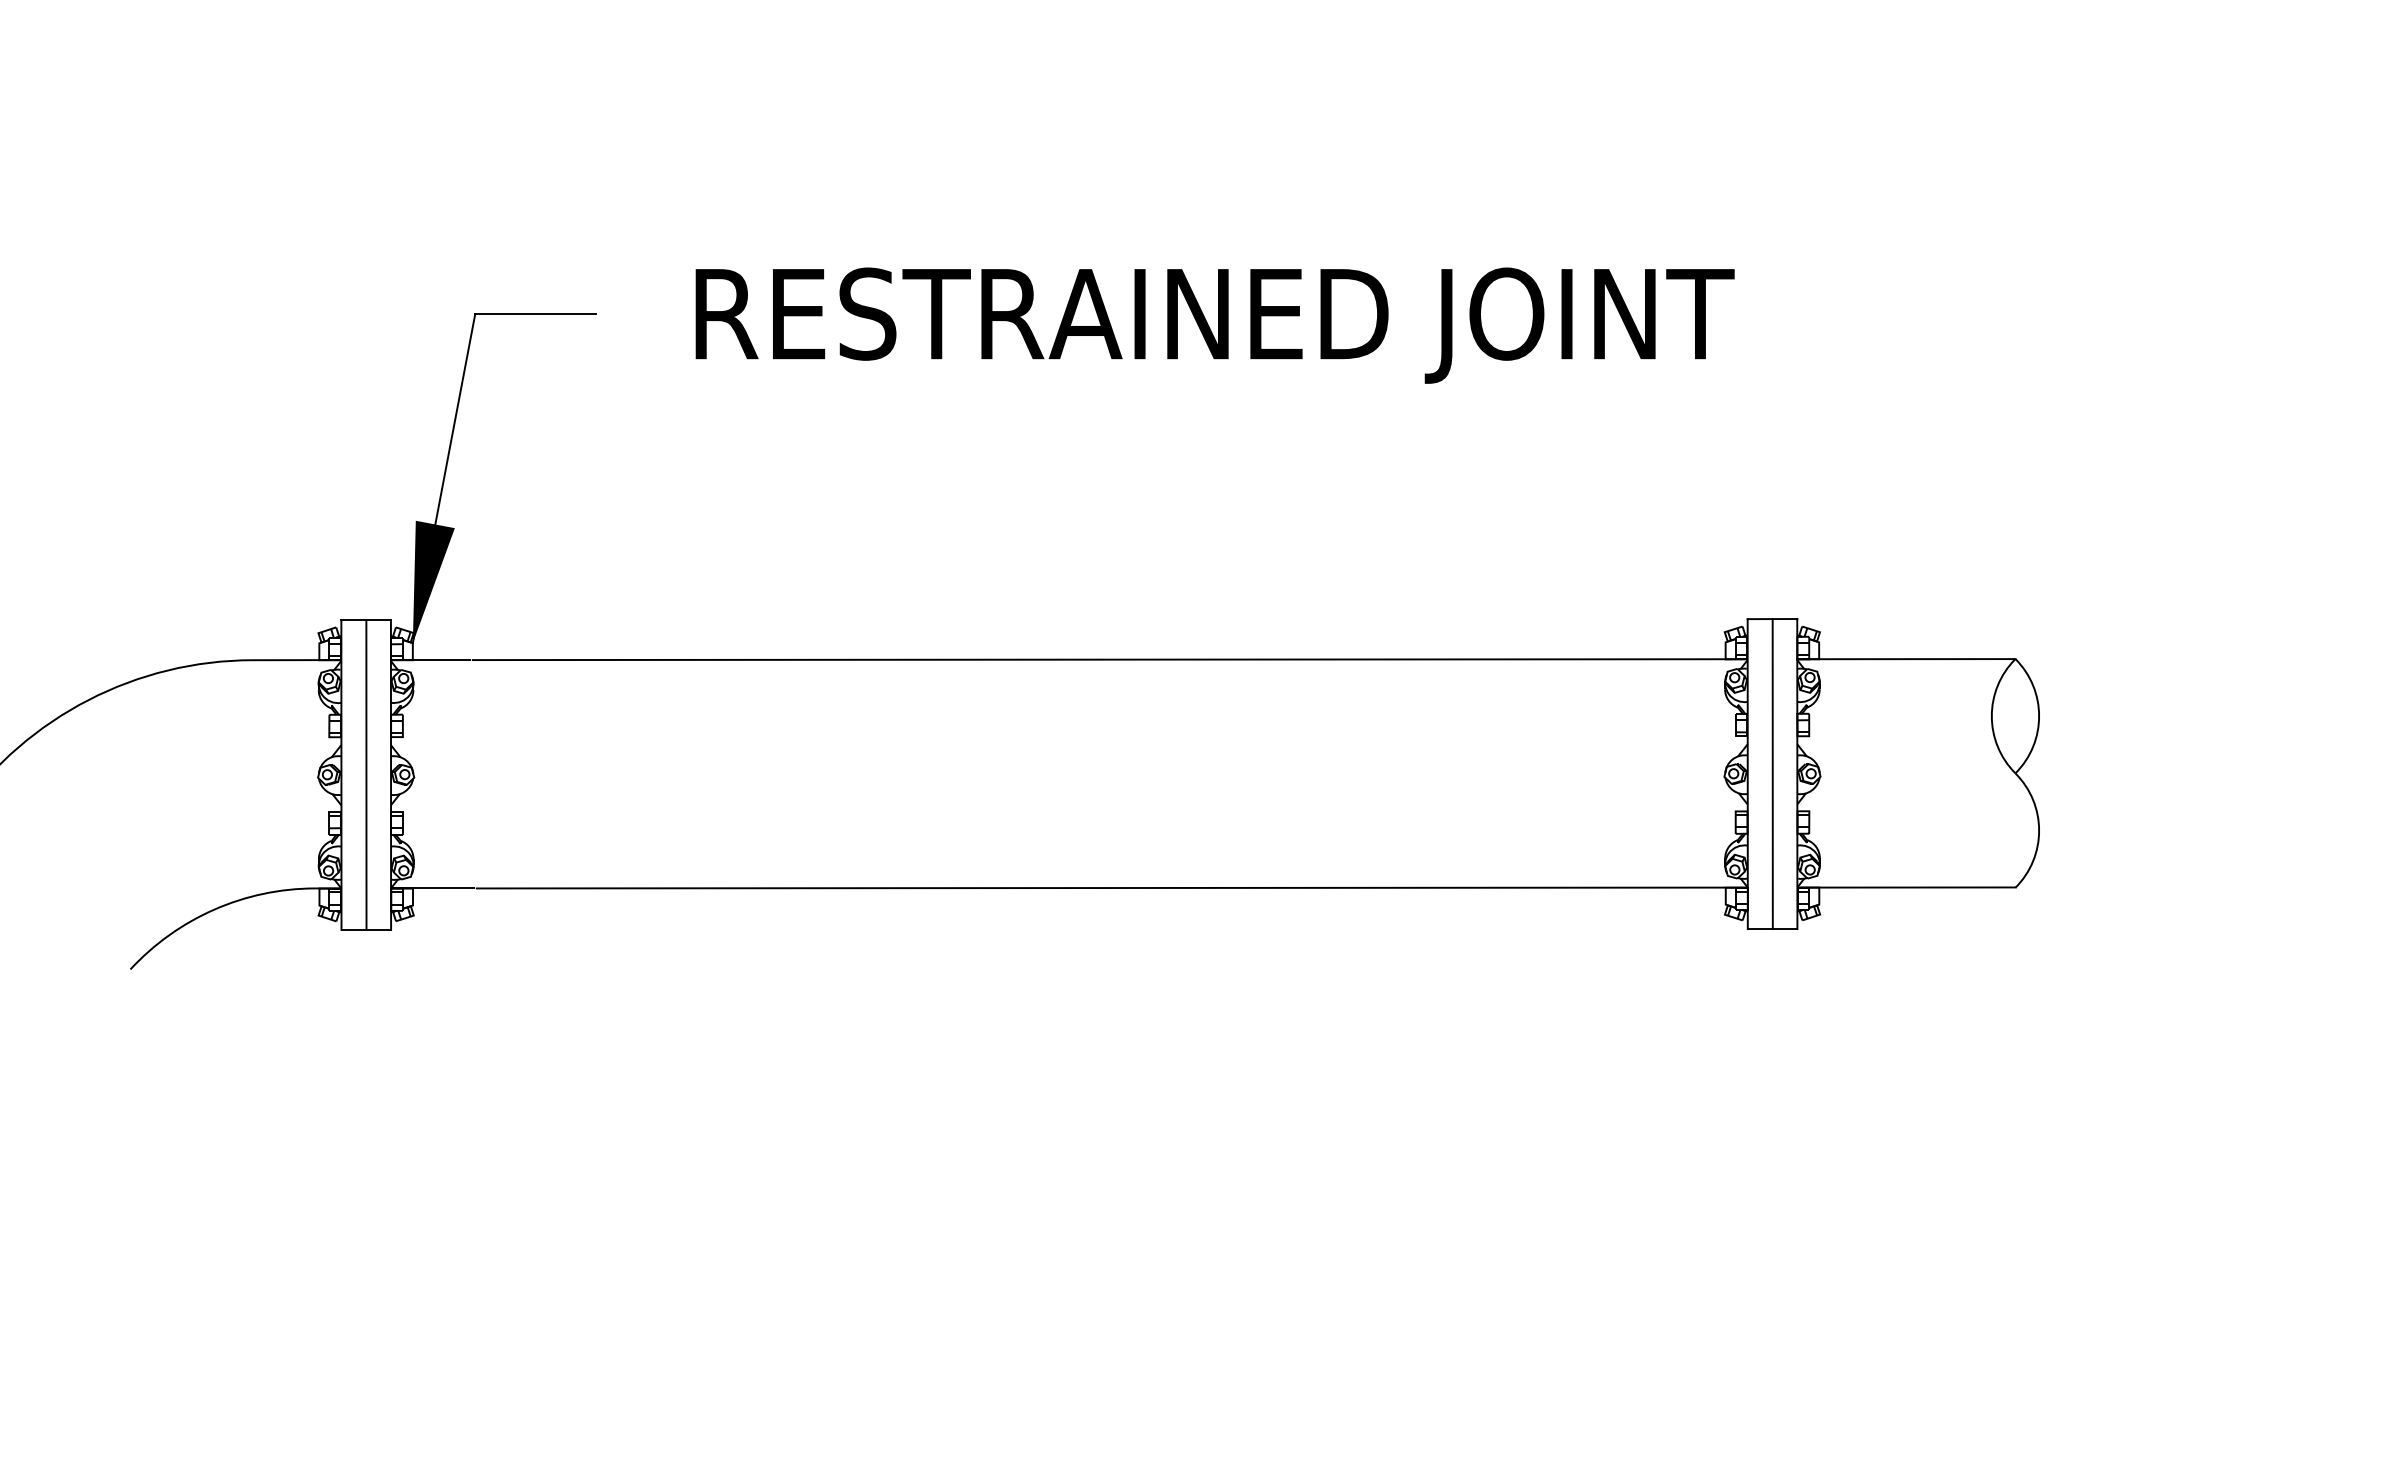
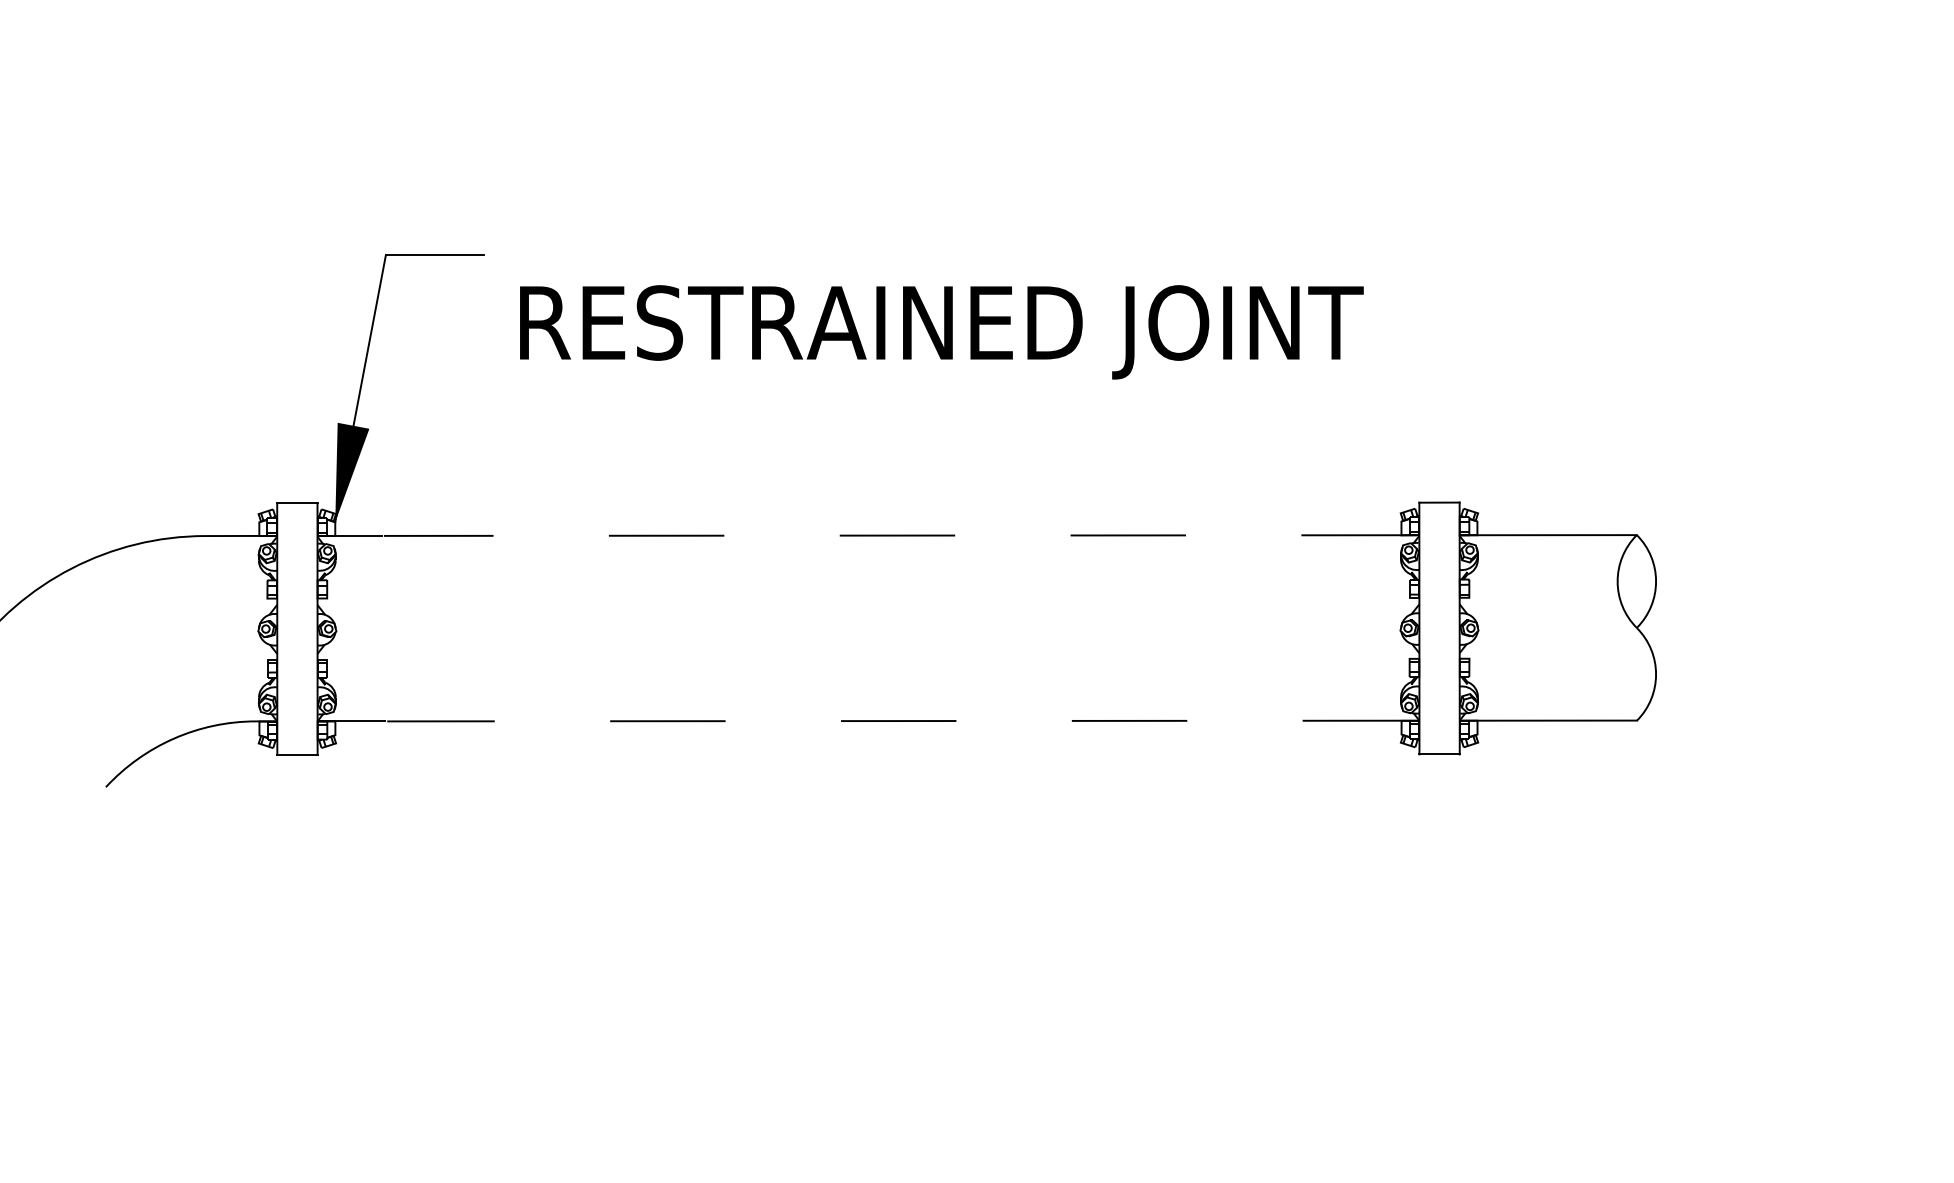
text: (1214, 325) -> (941, 332), moved
line: (1107, 659) -> (899, 535), solid -> dashed
line: (1772, 774) -> (1439, 628), removed
line: (366, 775) -> (297, 629), removed
line: (1111, 888) -> (902, 721), solid -> dashed

